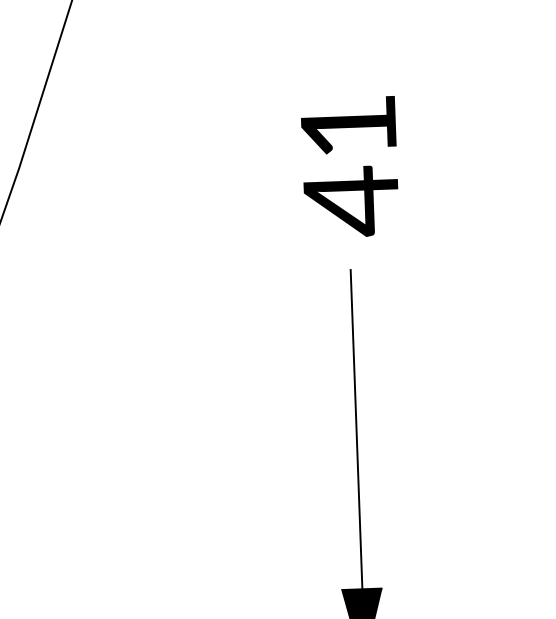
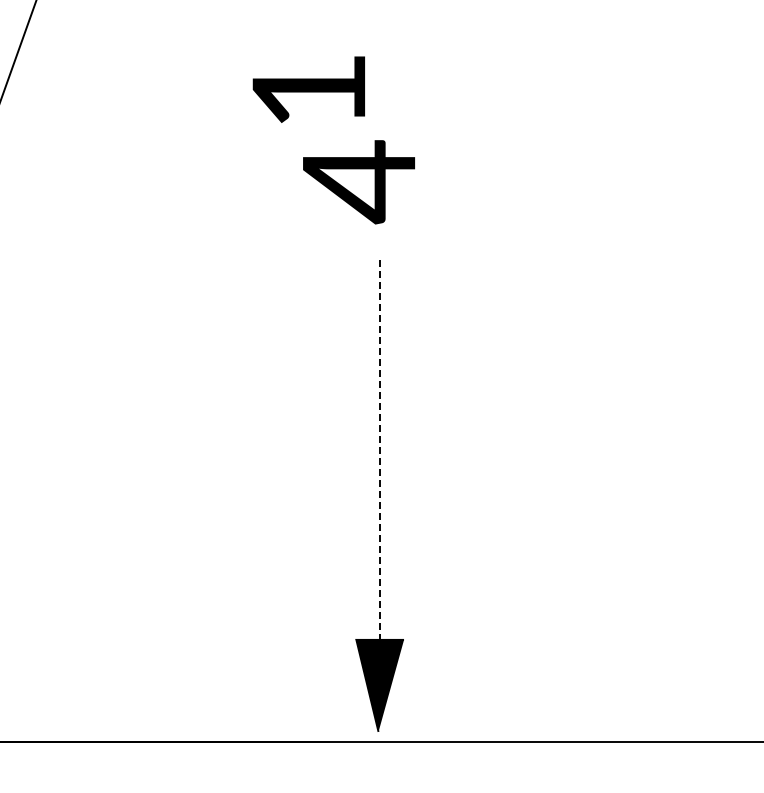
text: (348, 125) -> (308, 89), moved
text: (350, 202) -> (358, 182), moved
line: (357, 438) -> (380, 460), solid -> dashed

